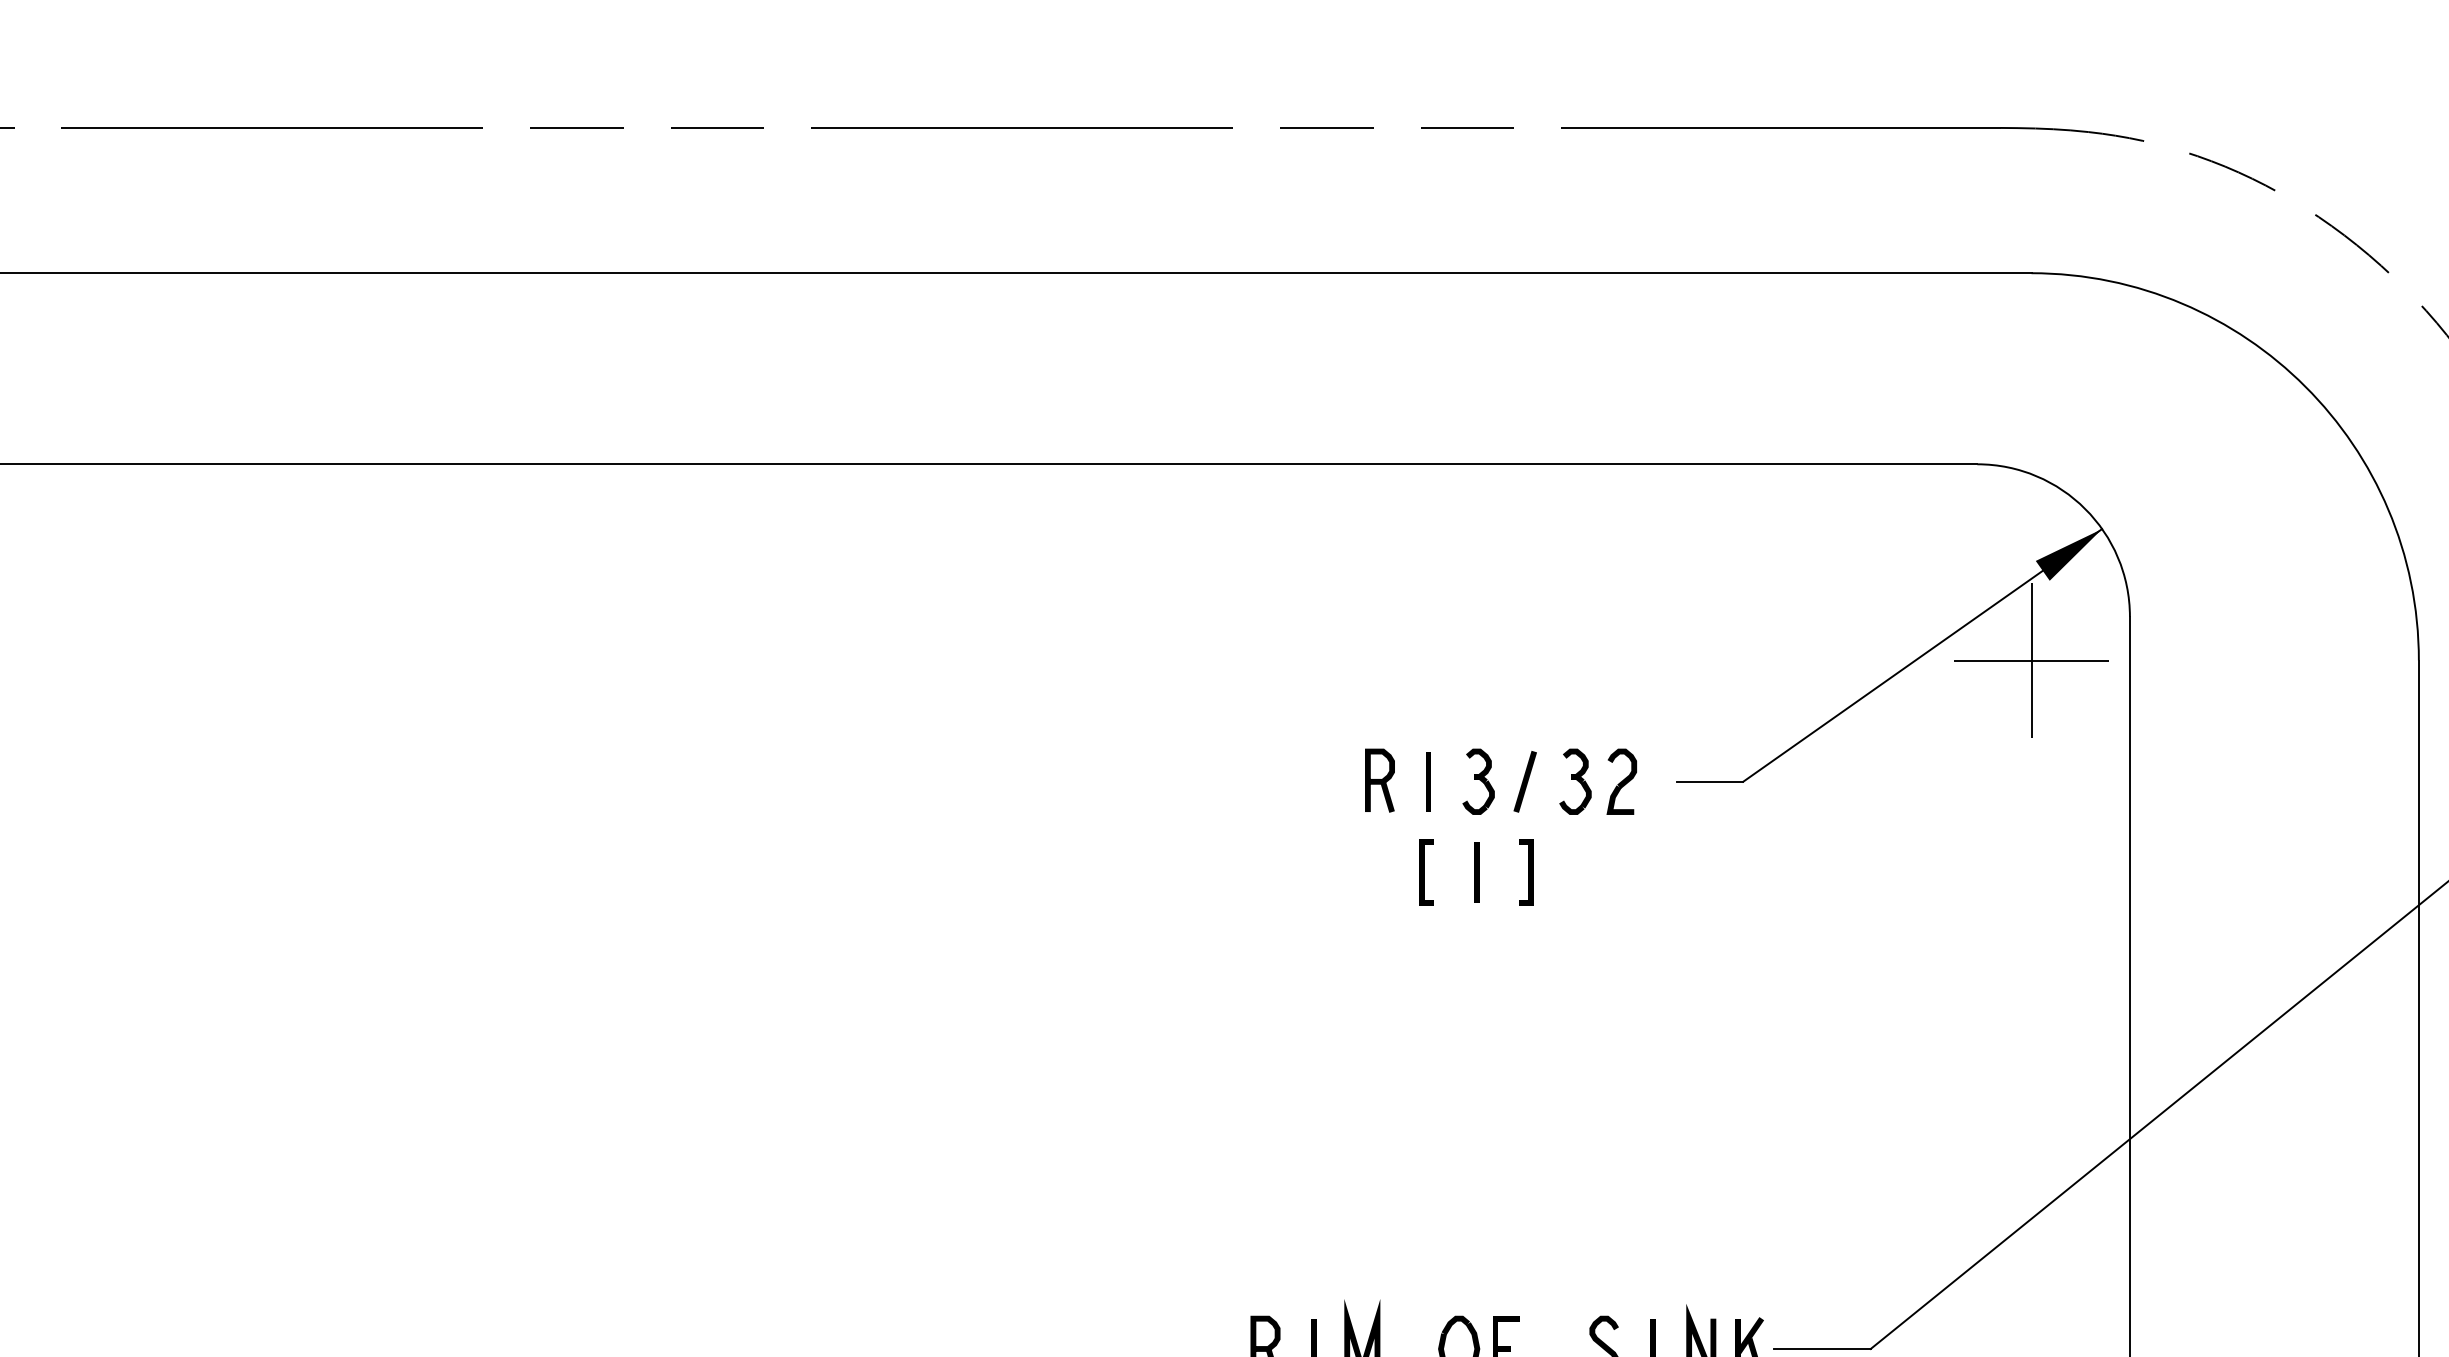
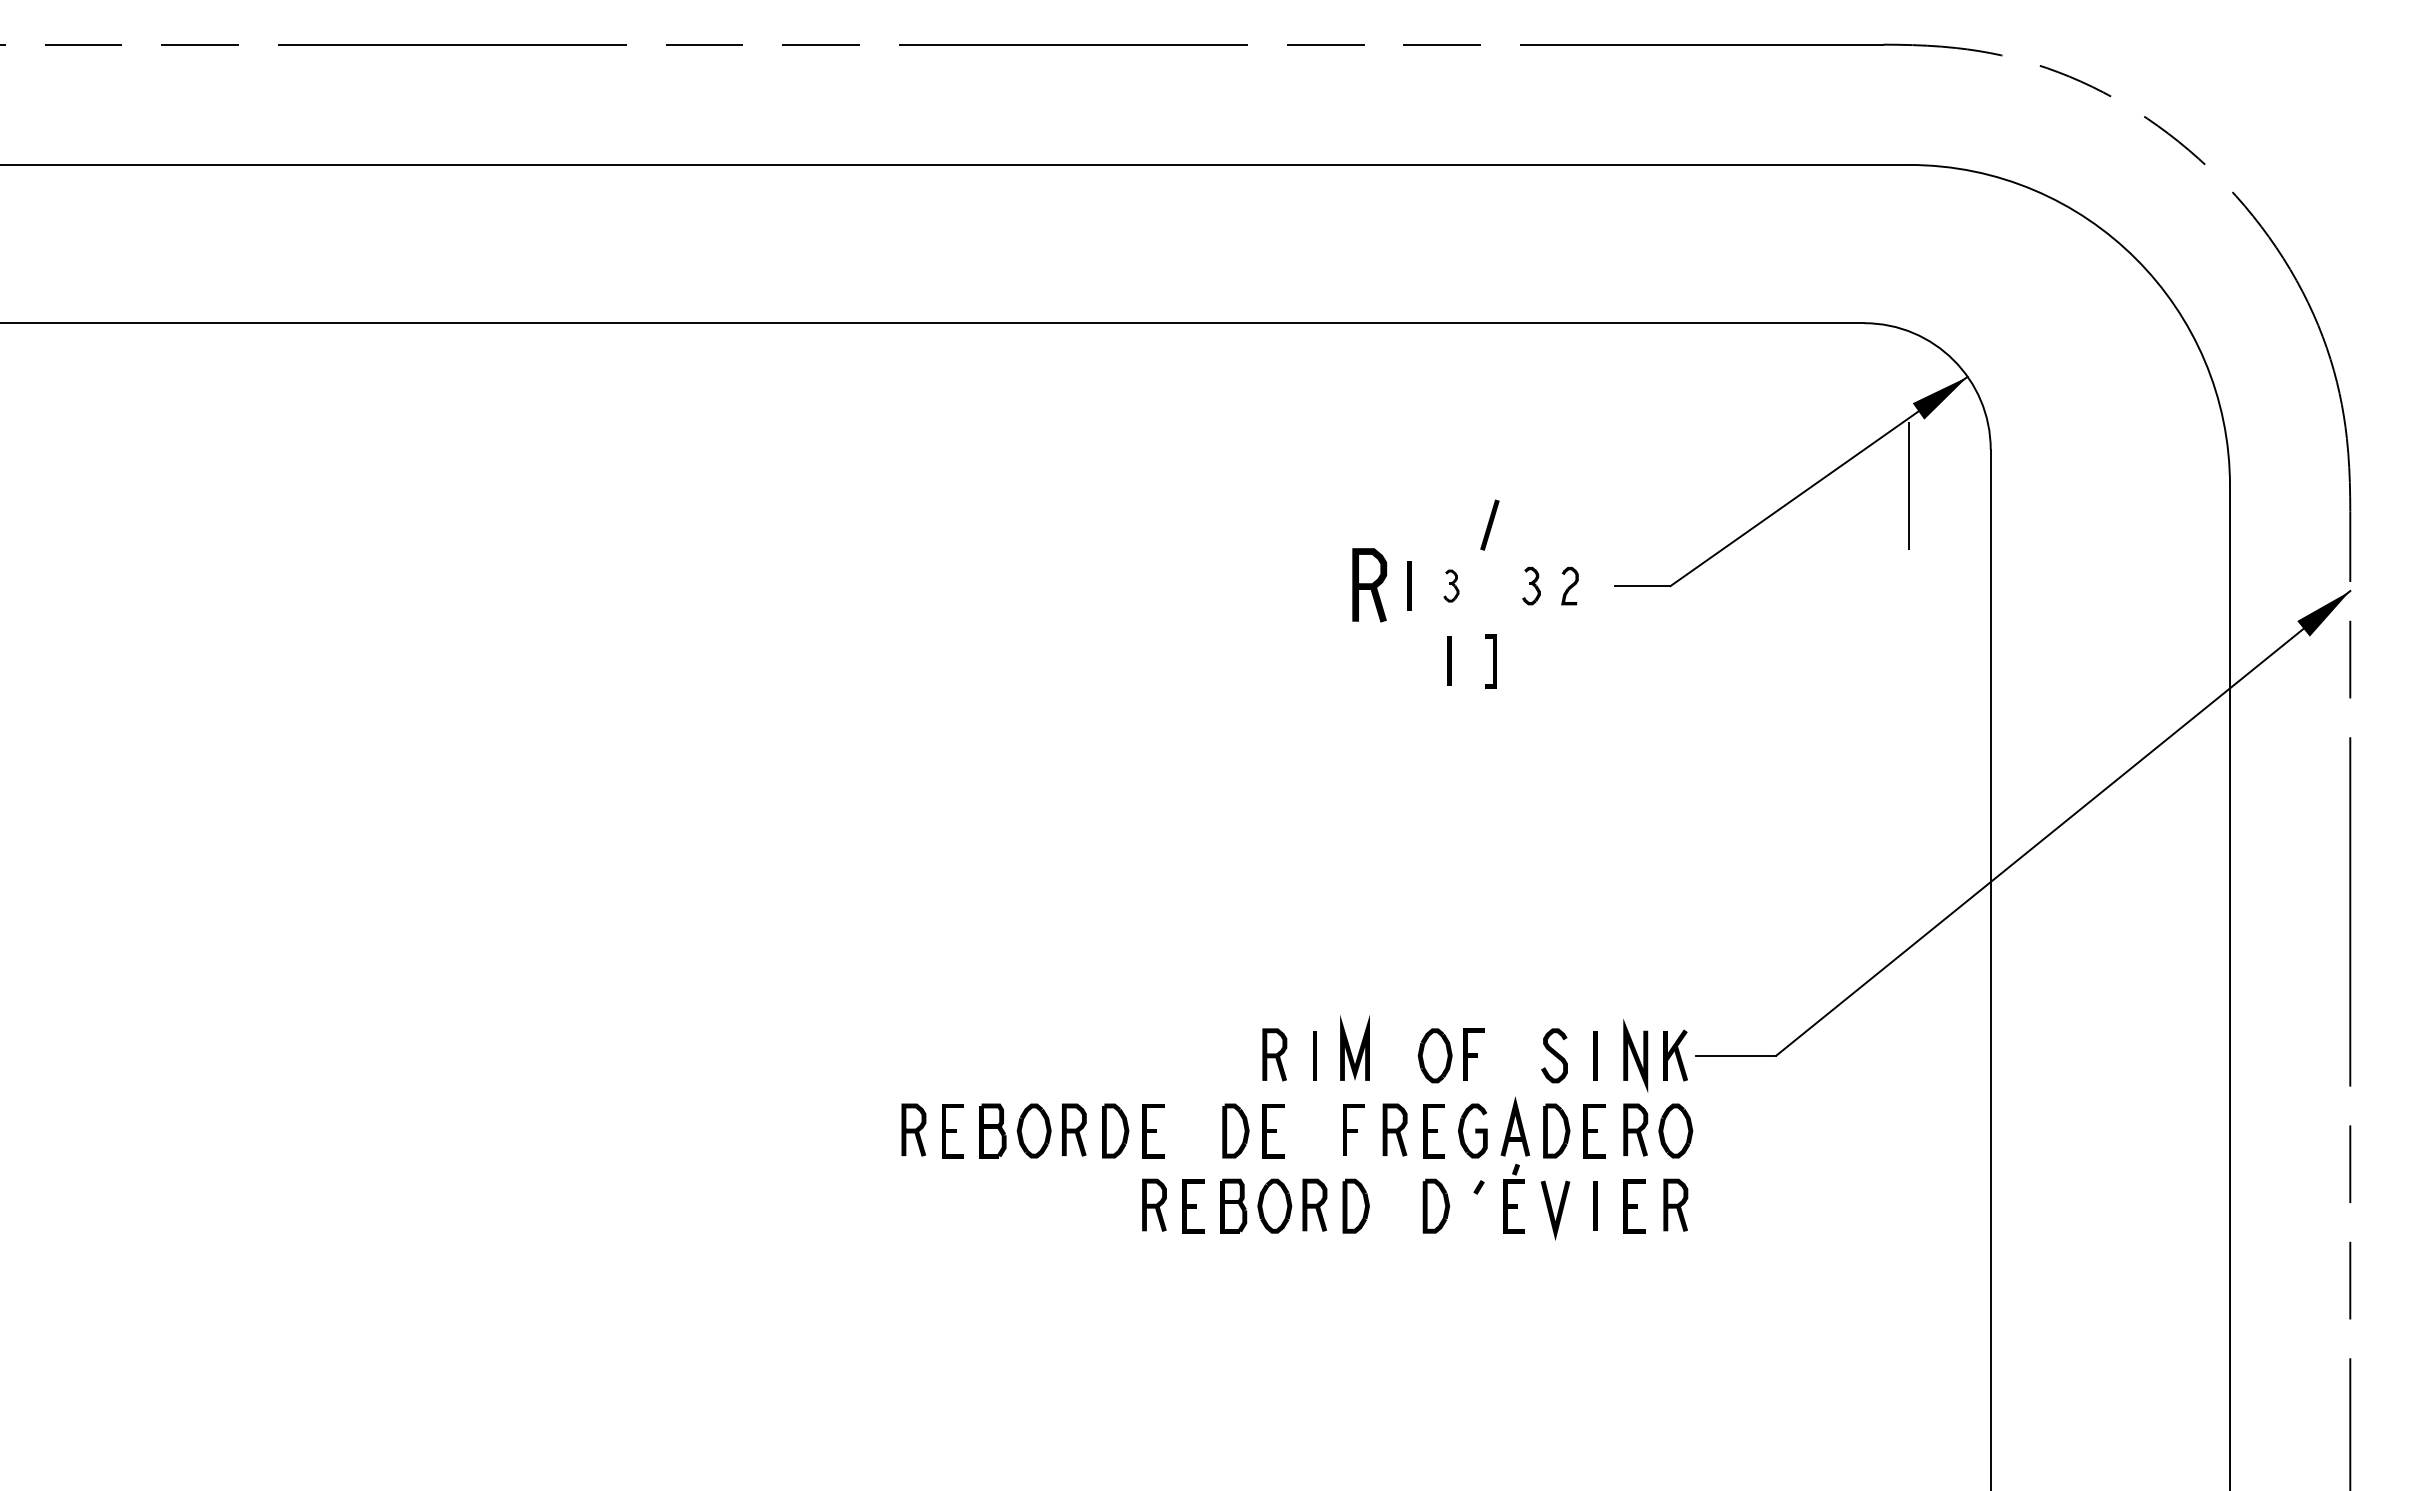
line: (2031, 660) -> (1909, 485), removed
part: (1379, 779) -> (1369, 584), size x1.4
part: (1478, 781) -> (1451, 585), size x0.6
line: (1524, 781) -> (1489, 524), moved
part: (1575, 781) -> (1531, 585), size x0.7
part: (1621, 781) -> (1569, 585), size x0.7
line: (1424, 872) -> (1406, 661), removed

